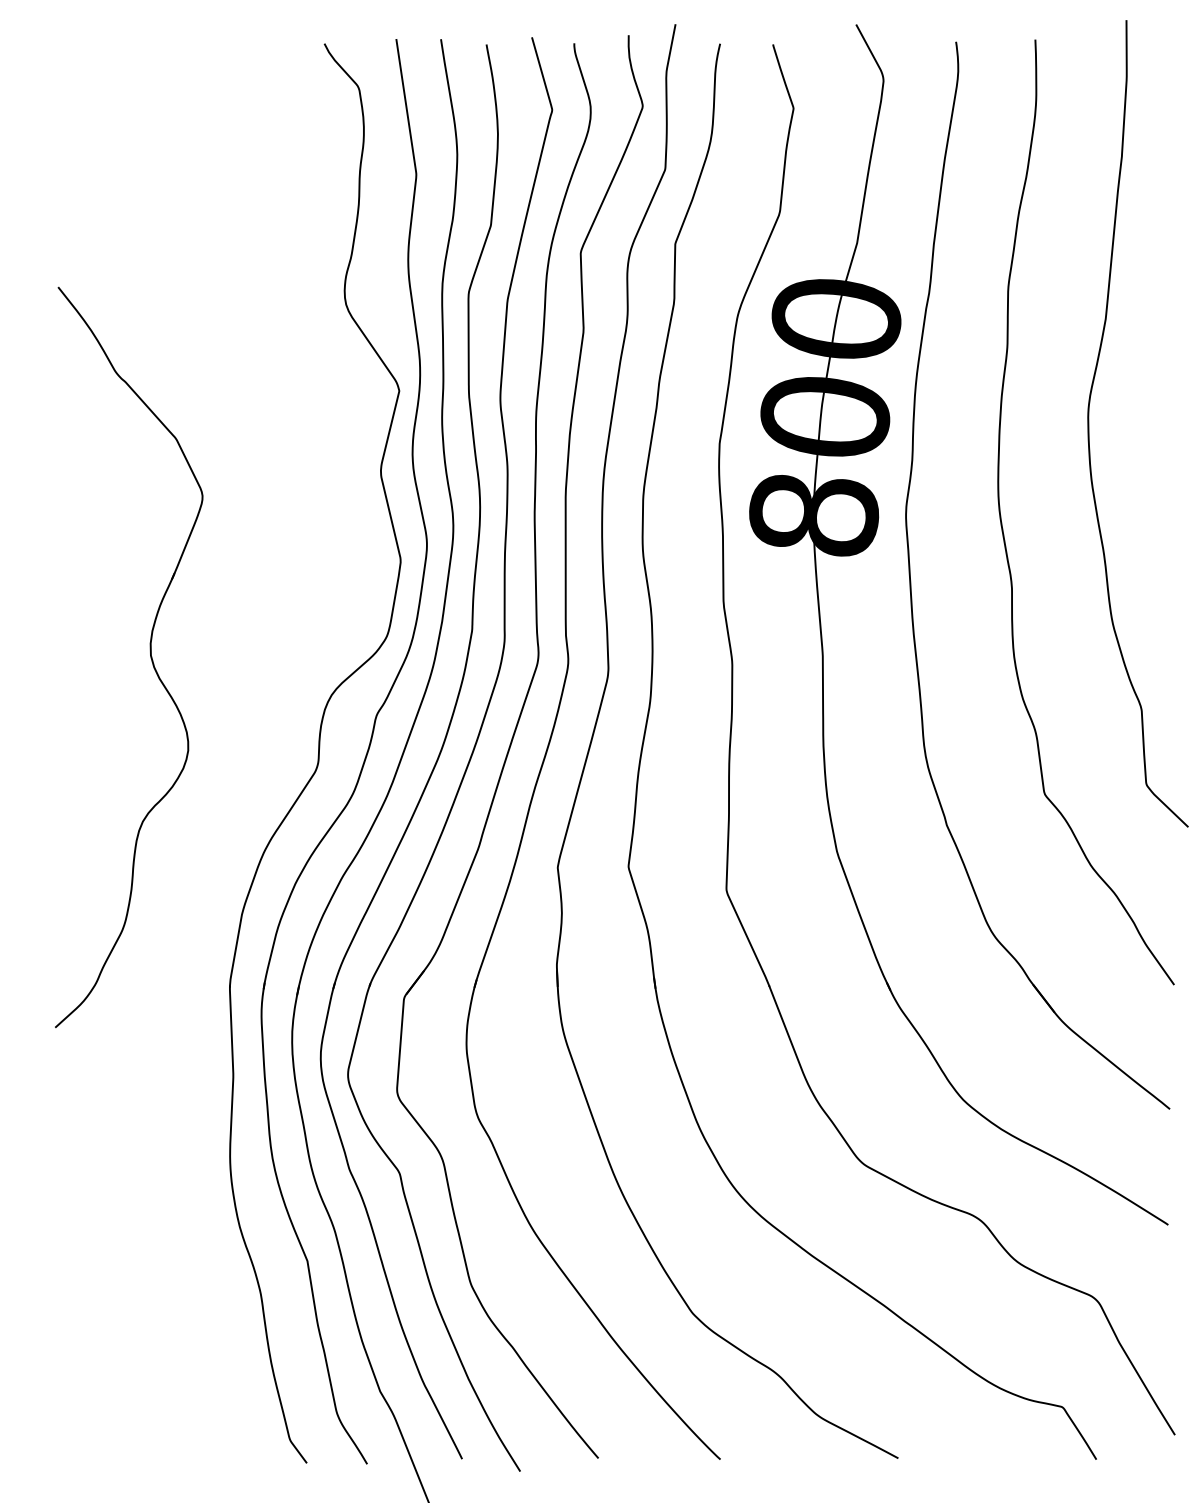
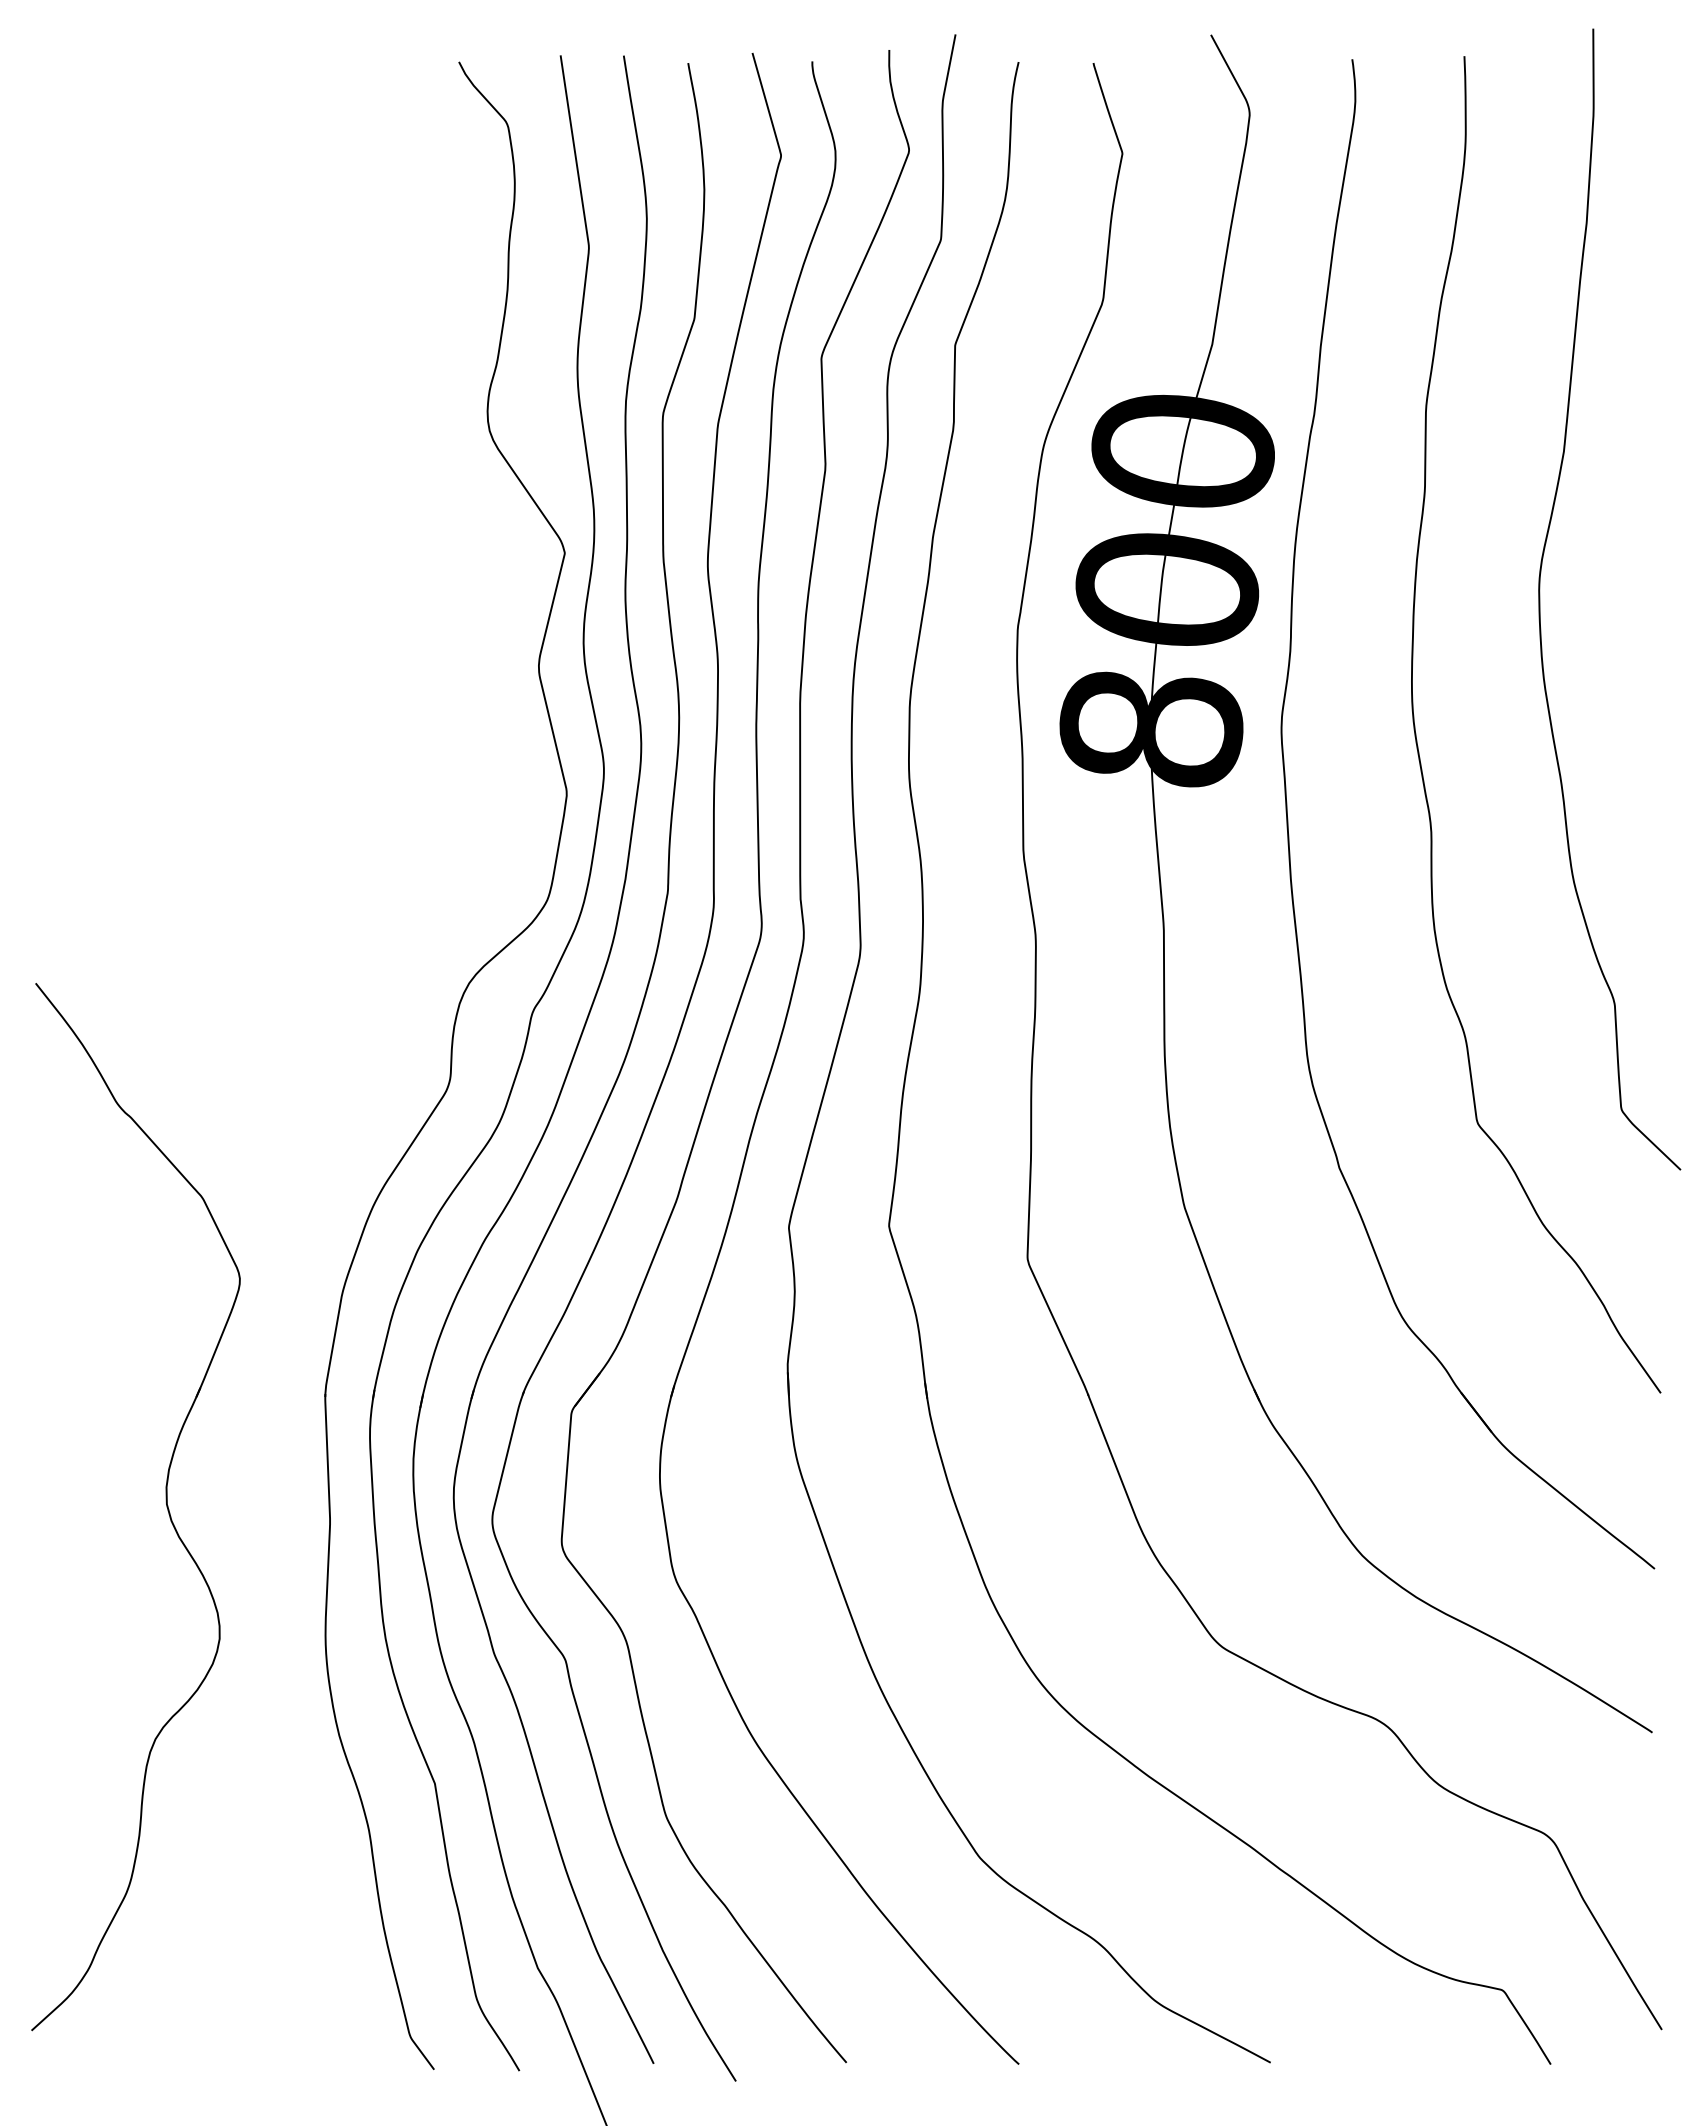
part: (150, 657) -> (166, 1507), moved

